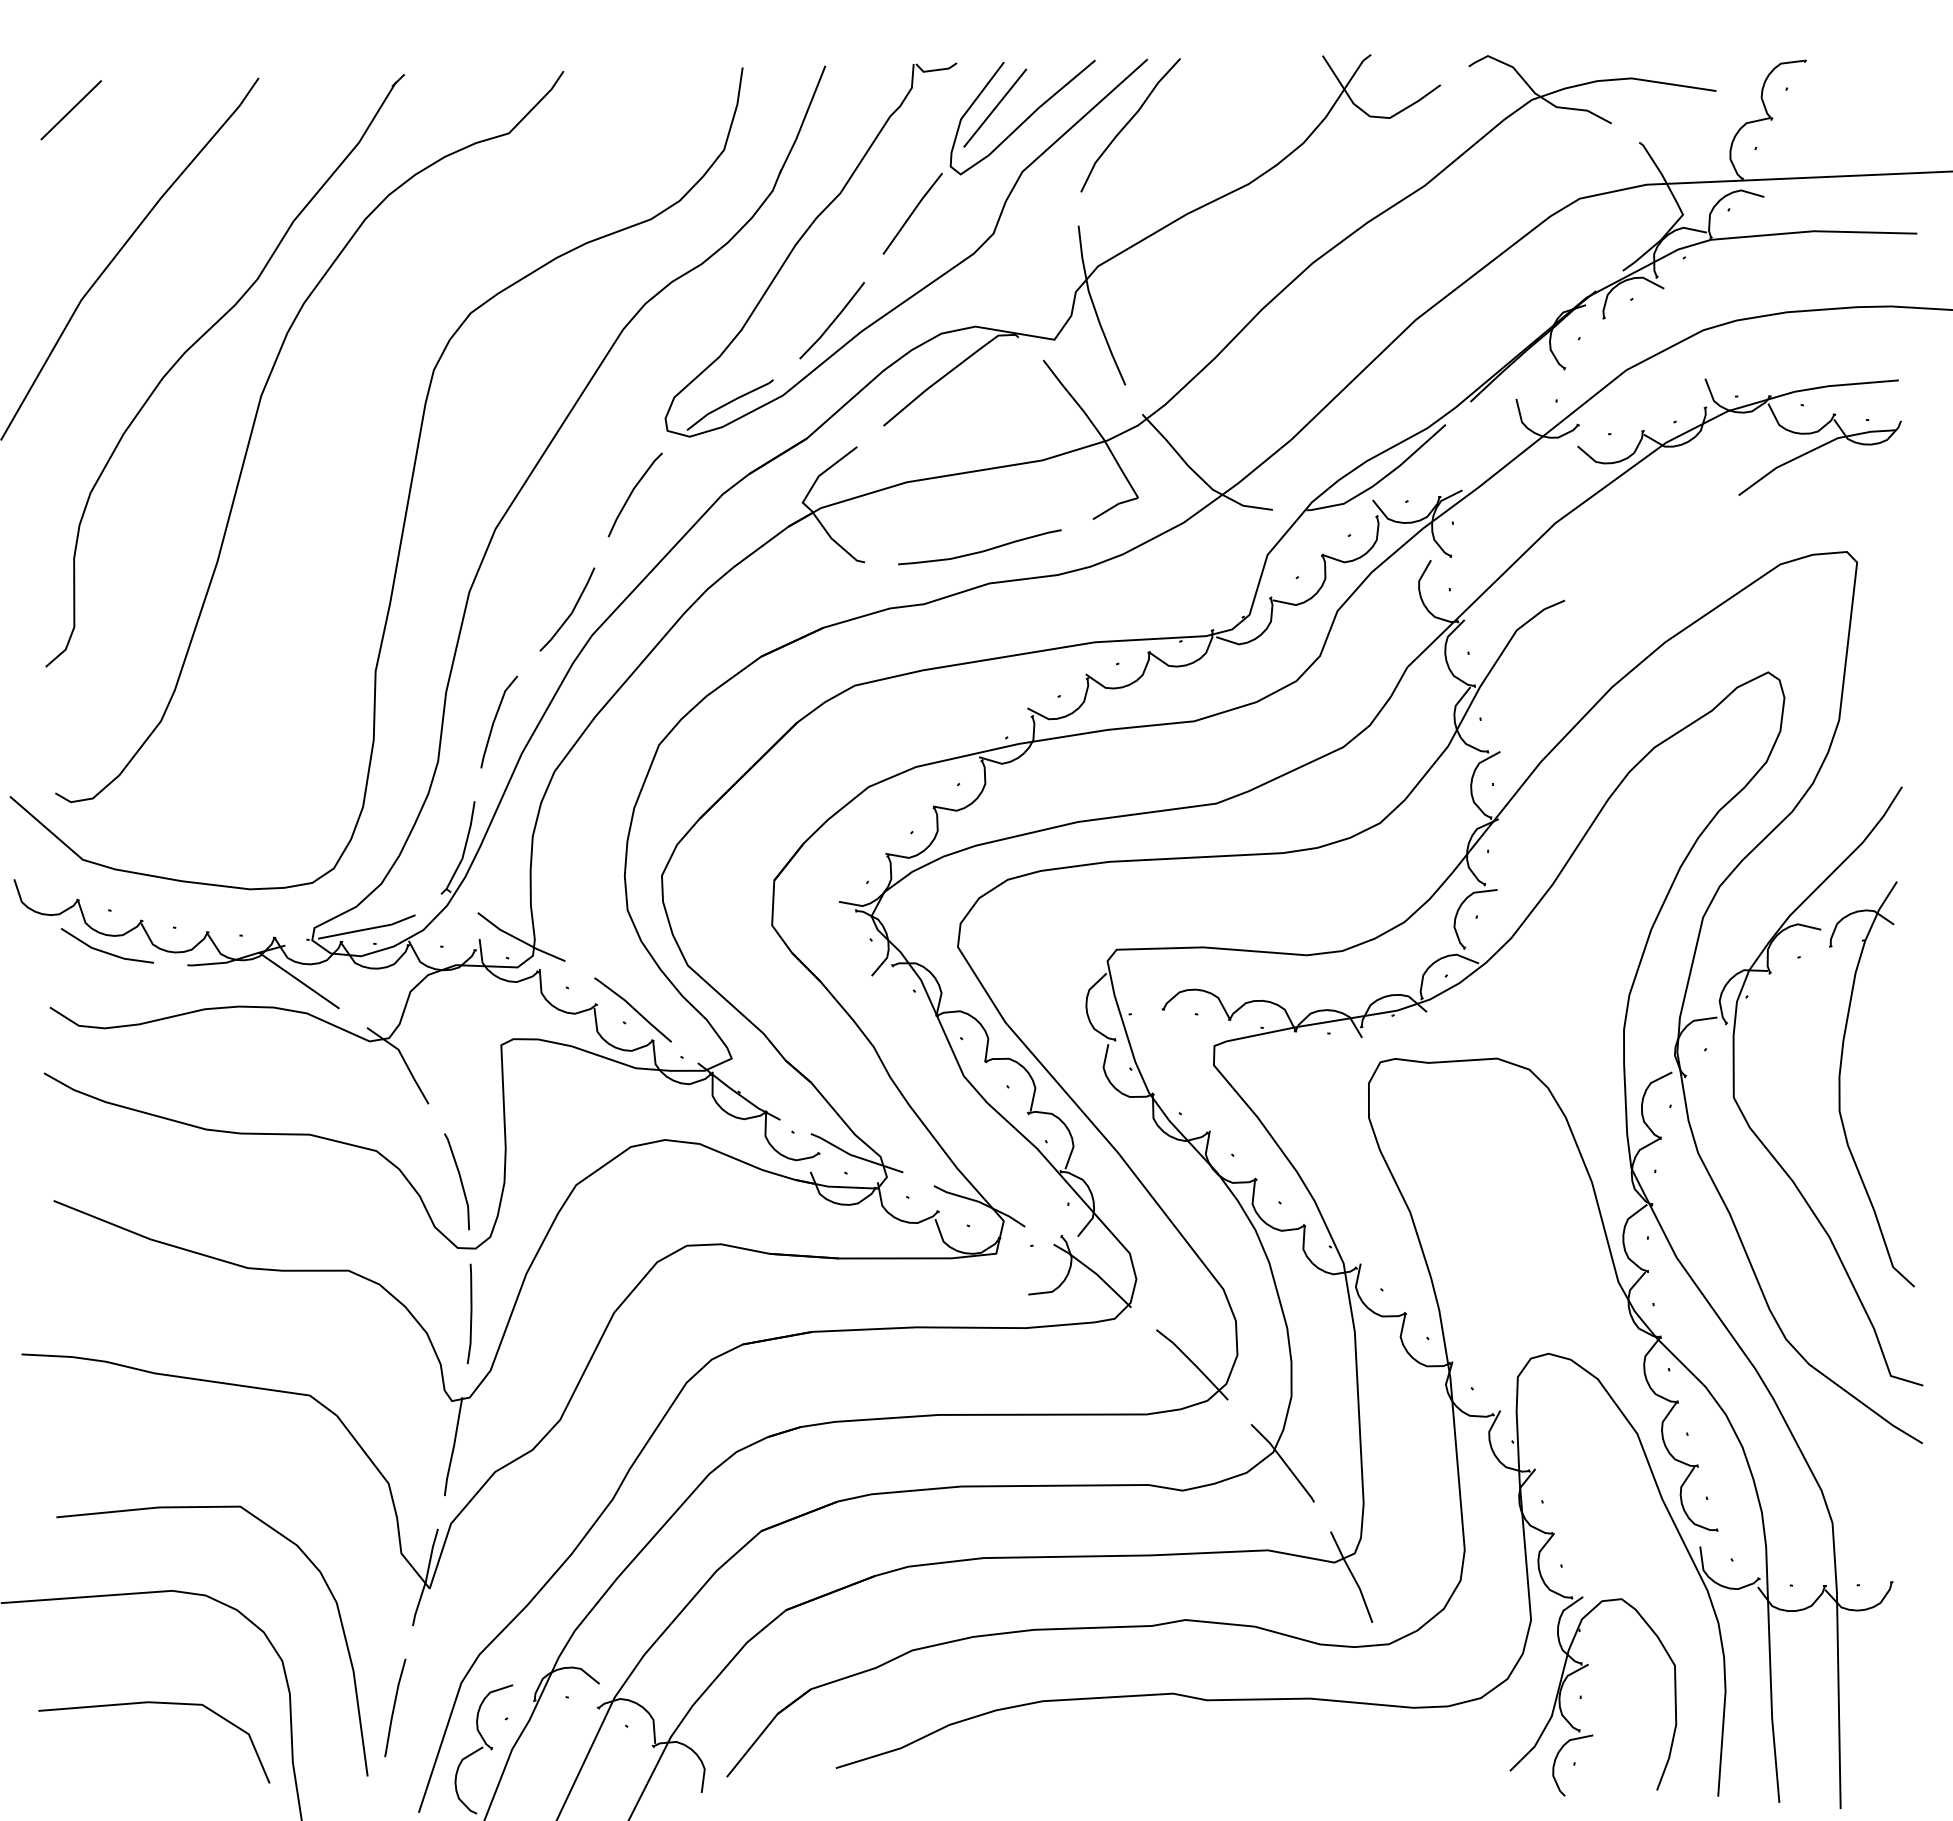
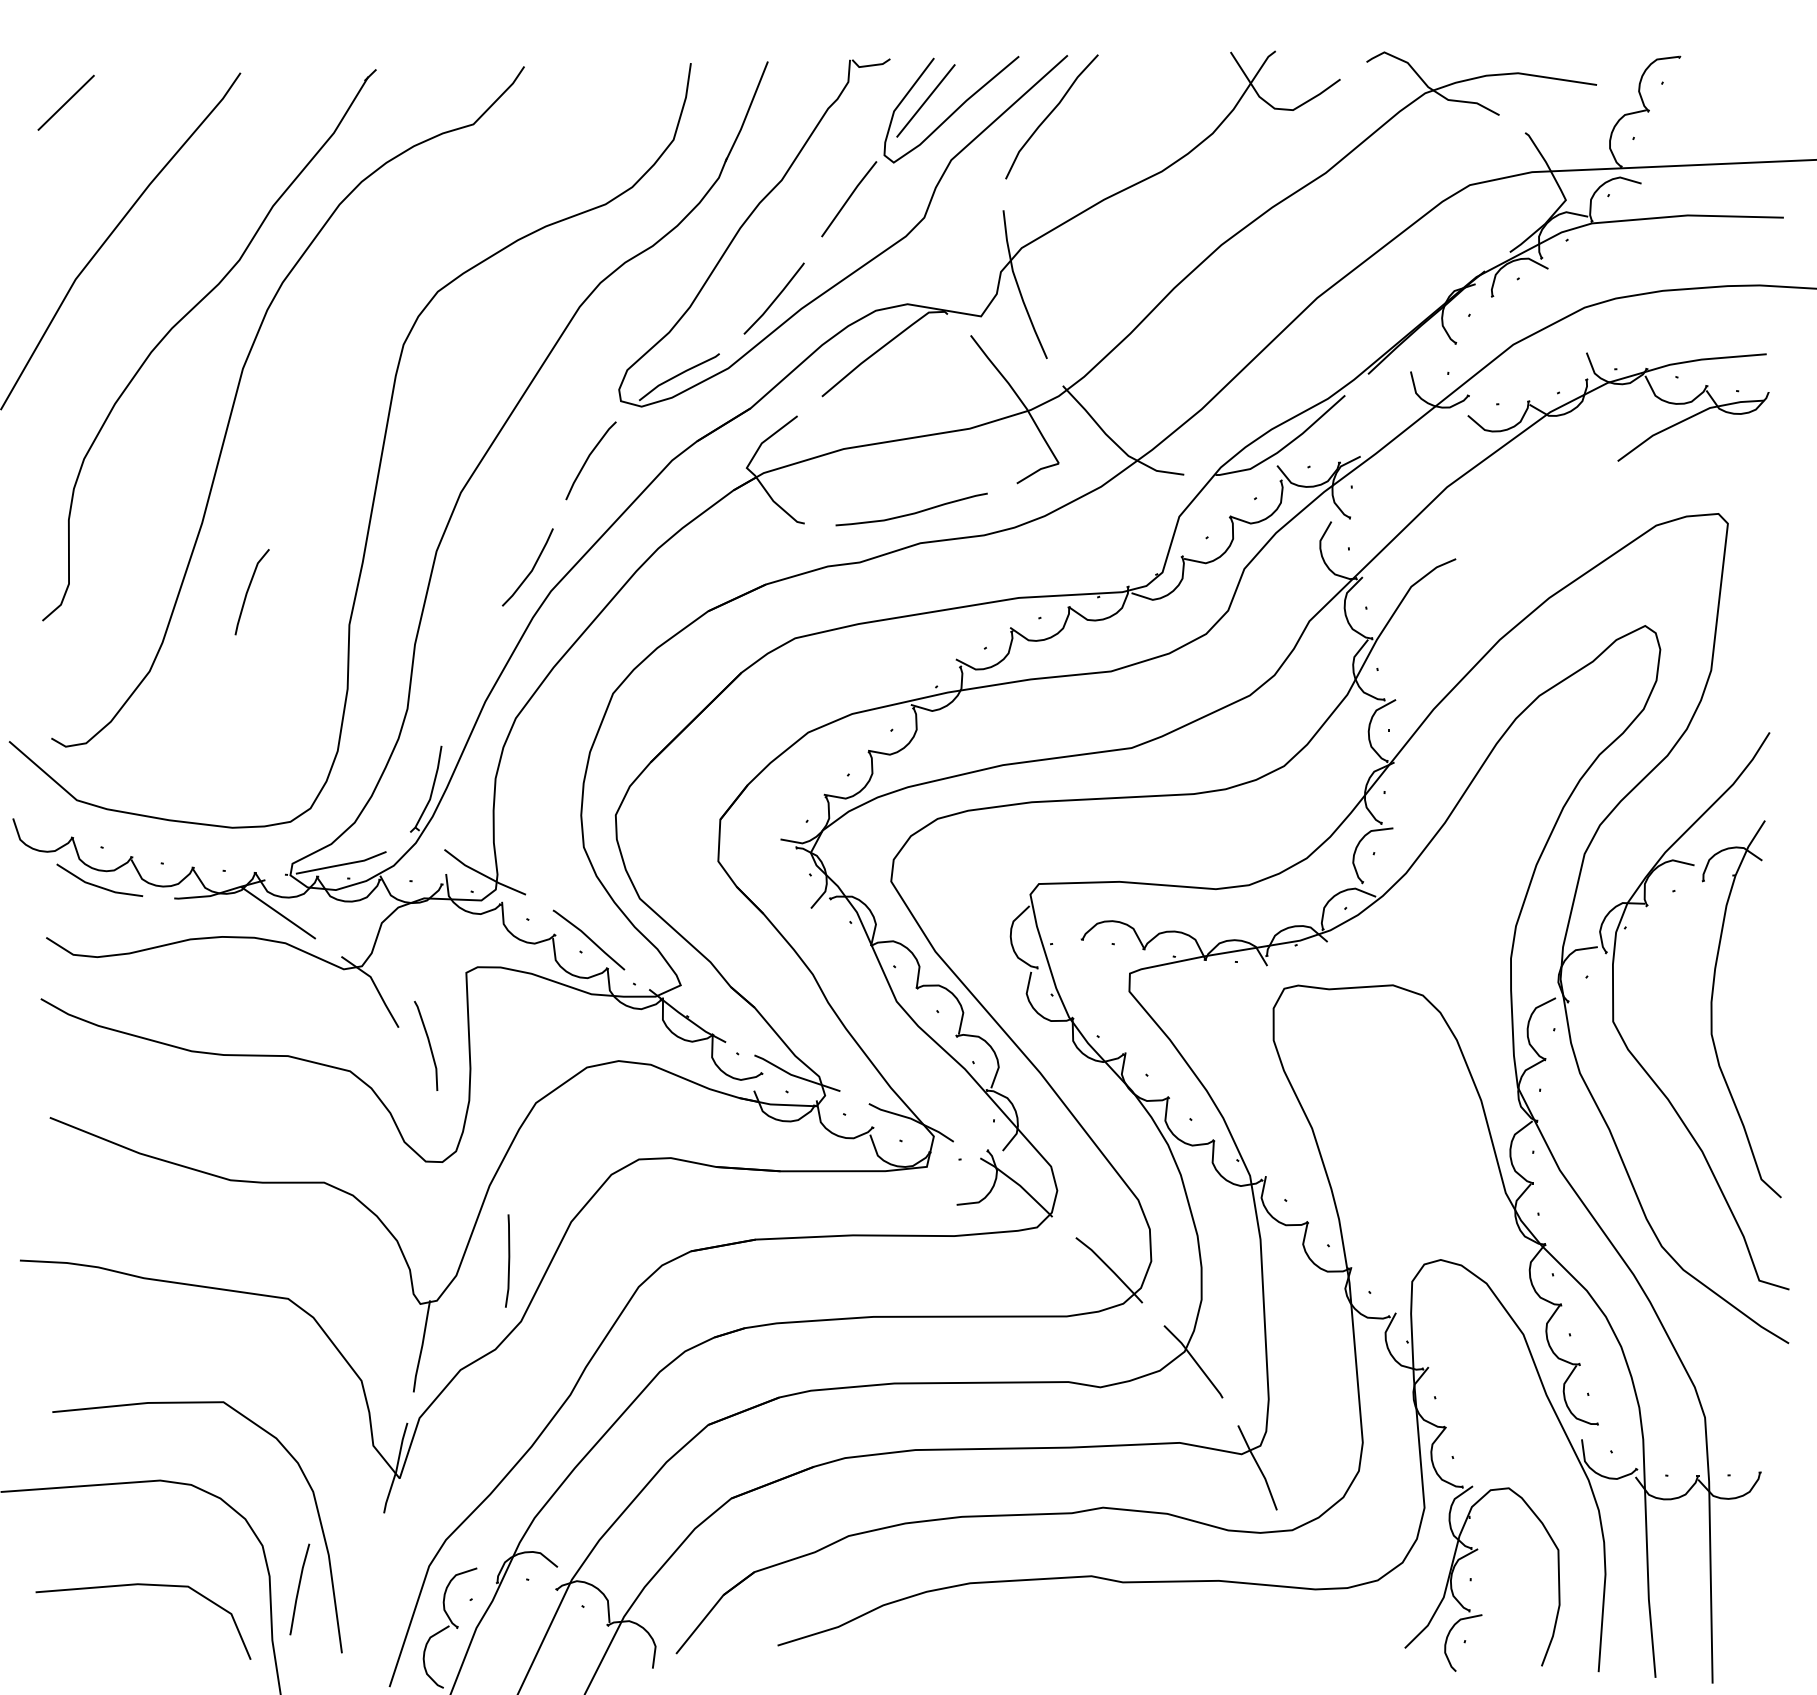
line: (495, 720) -> (248, 590), moved
line: (460, 1181) -> (429, 1045), moved
line: (470, 1313) -> (508, 1260), moved
line: (395, 1706) -> (299, 1588), moved

